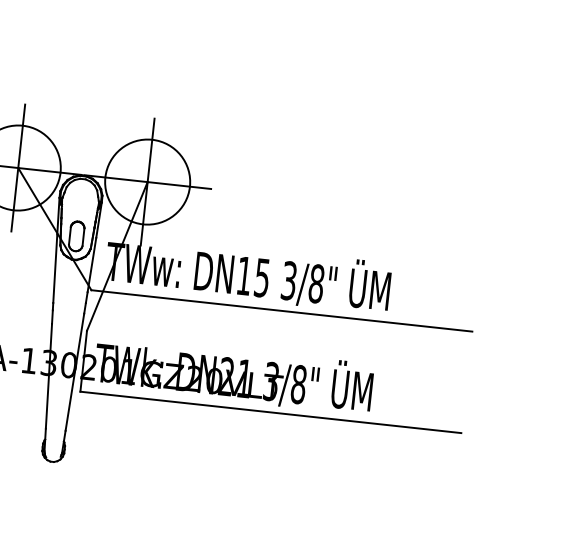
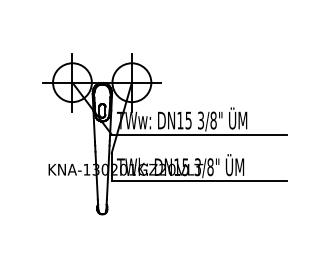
text: (235, 378) -> (181, 167), DN21 -> DN15

